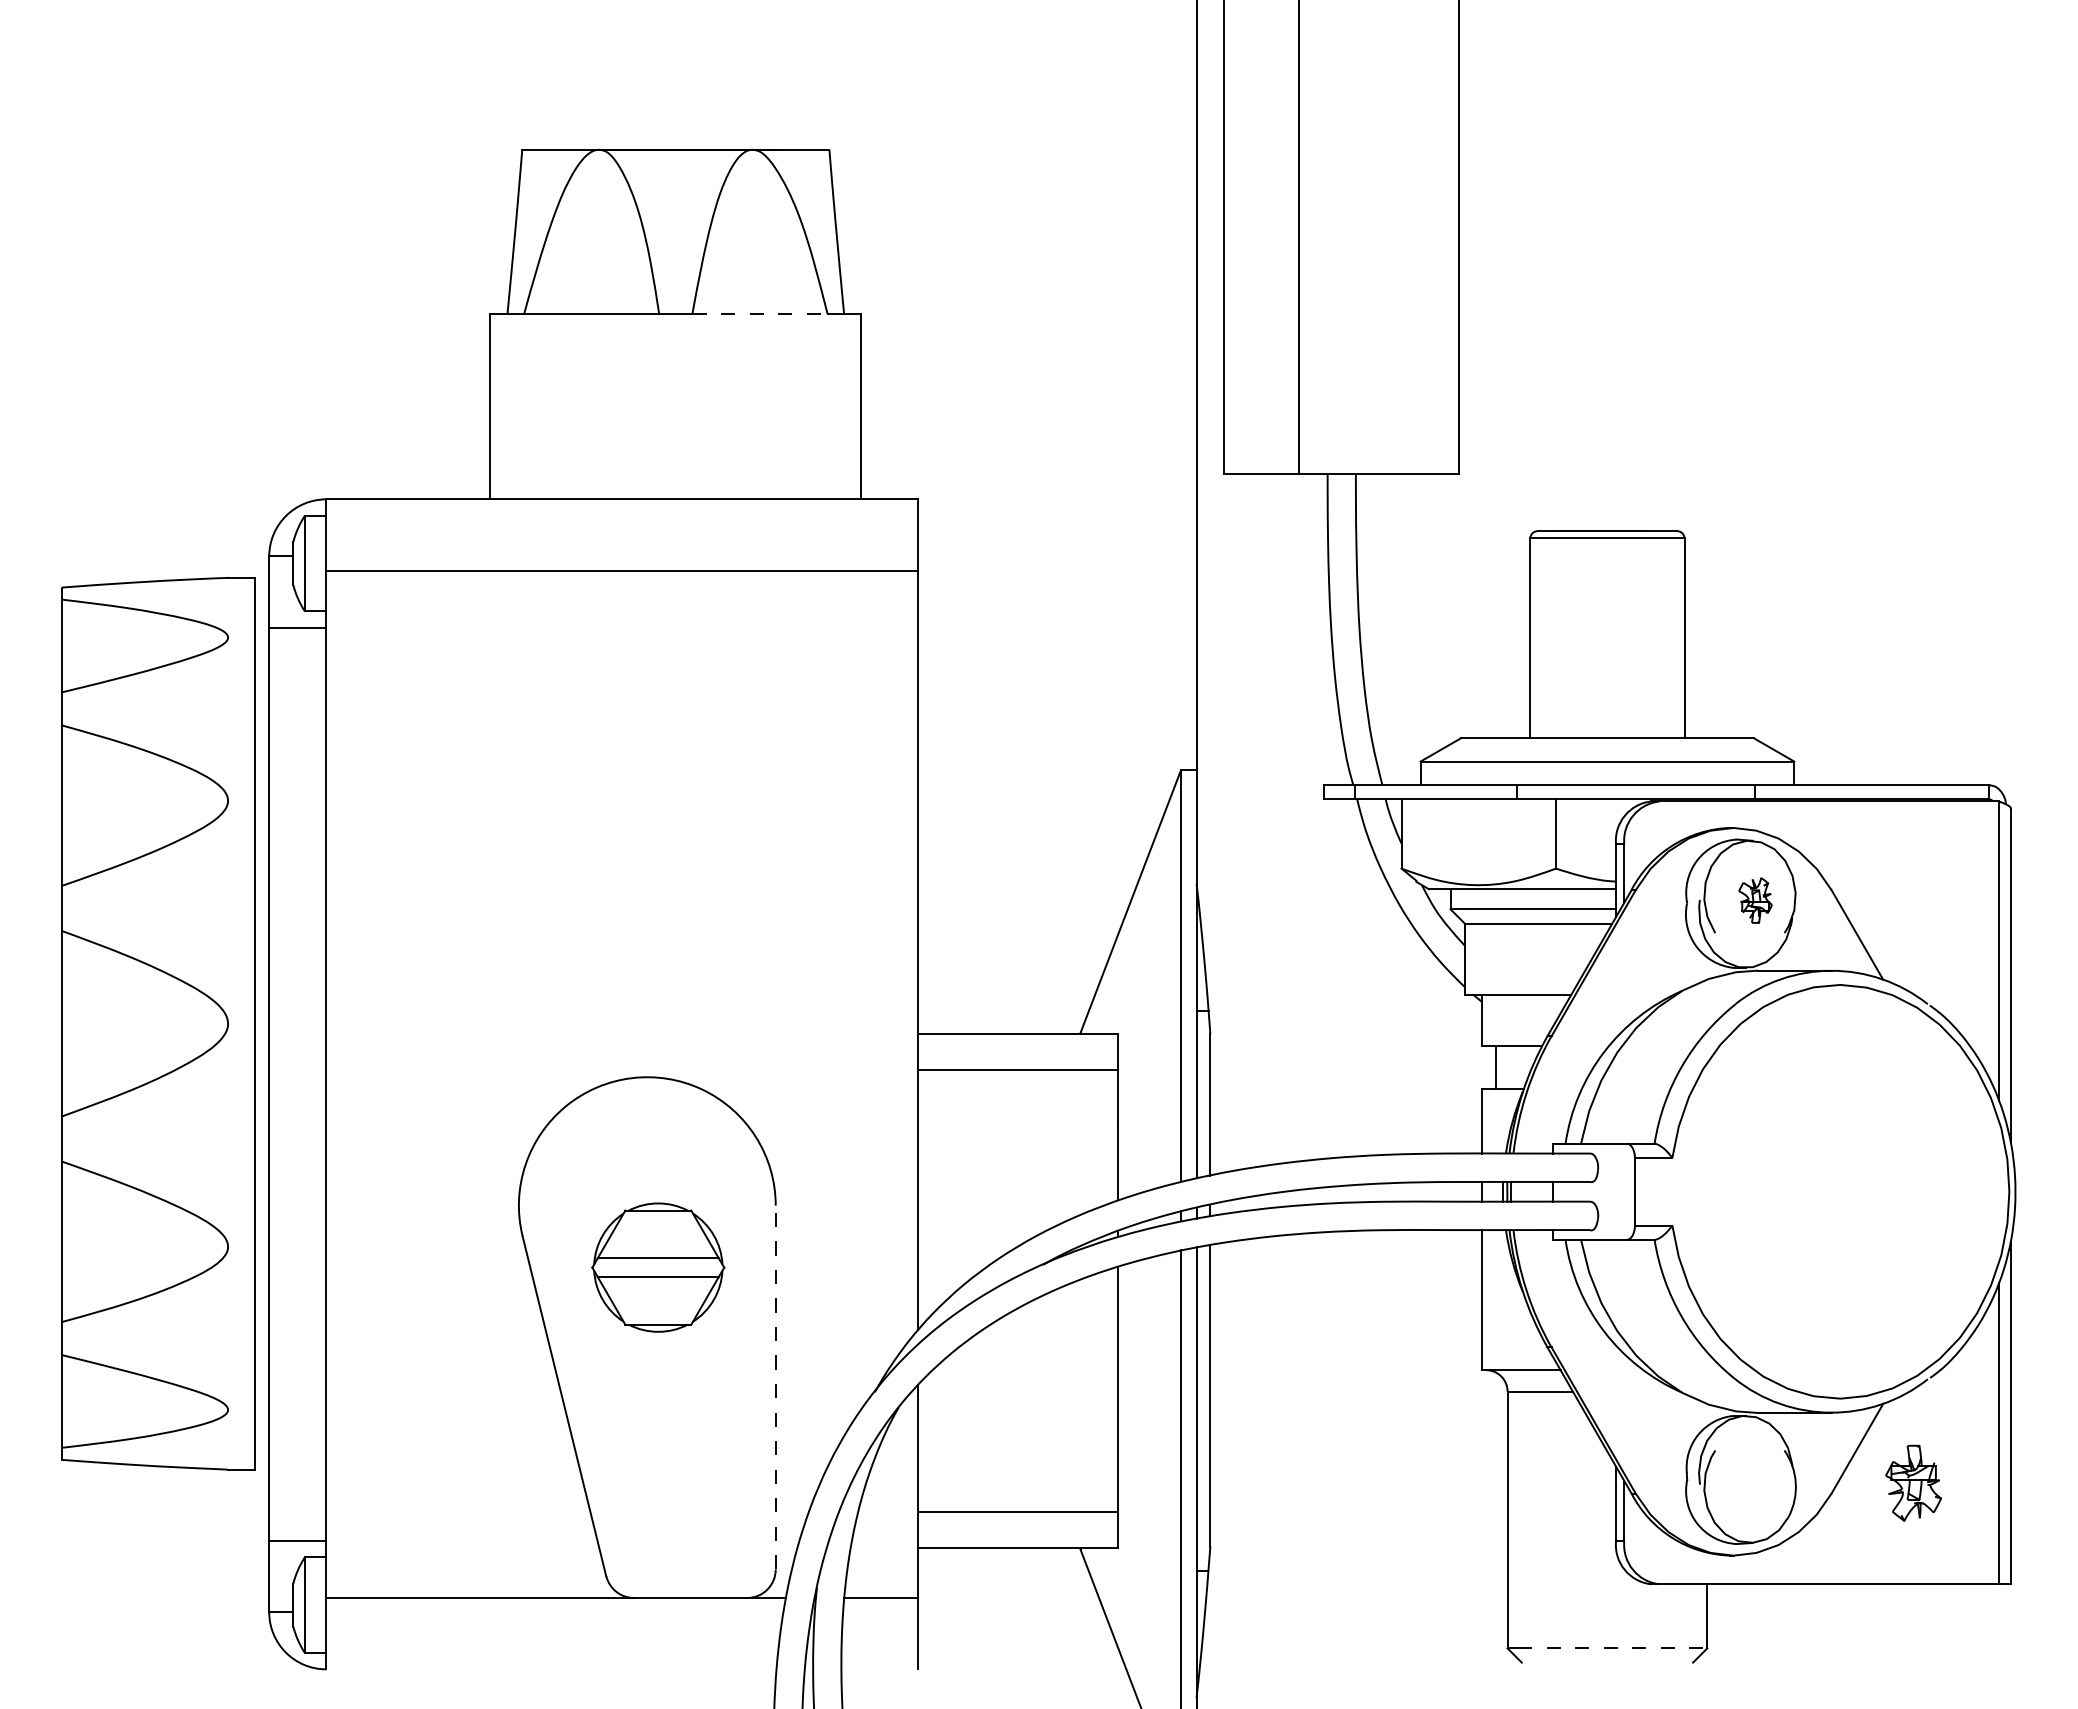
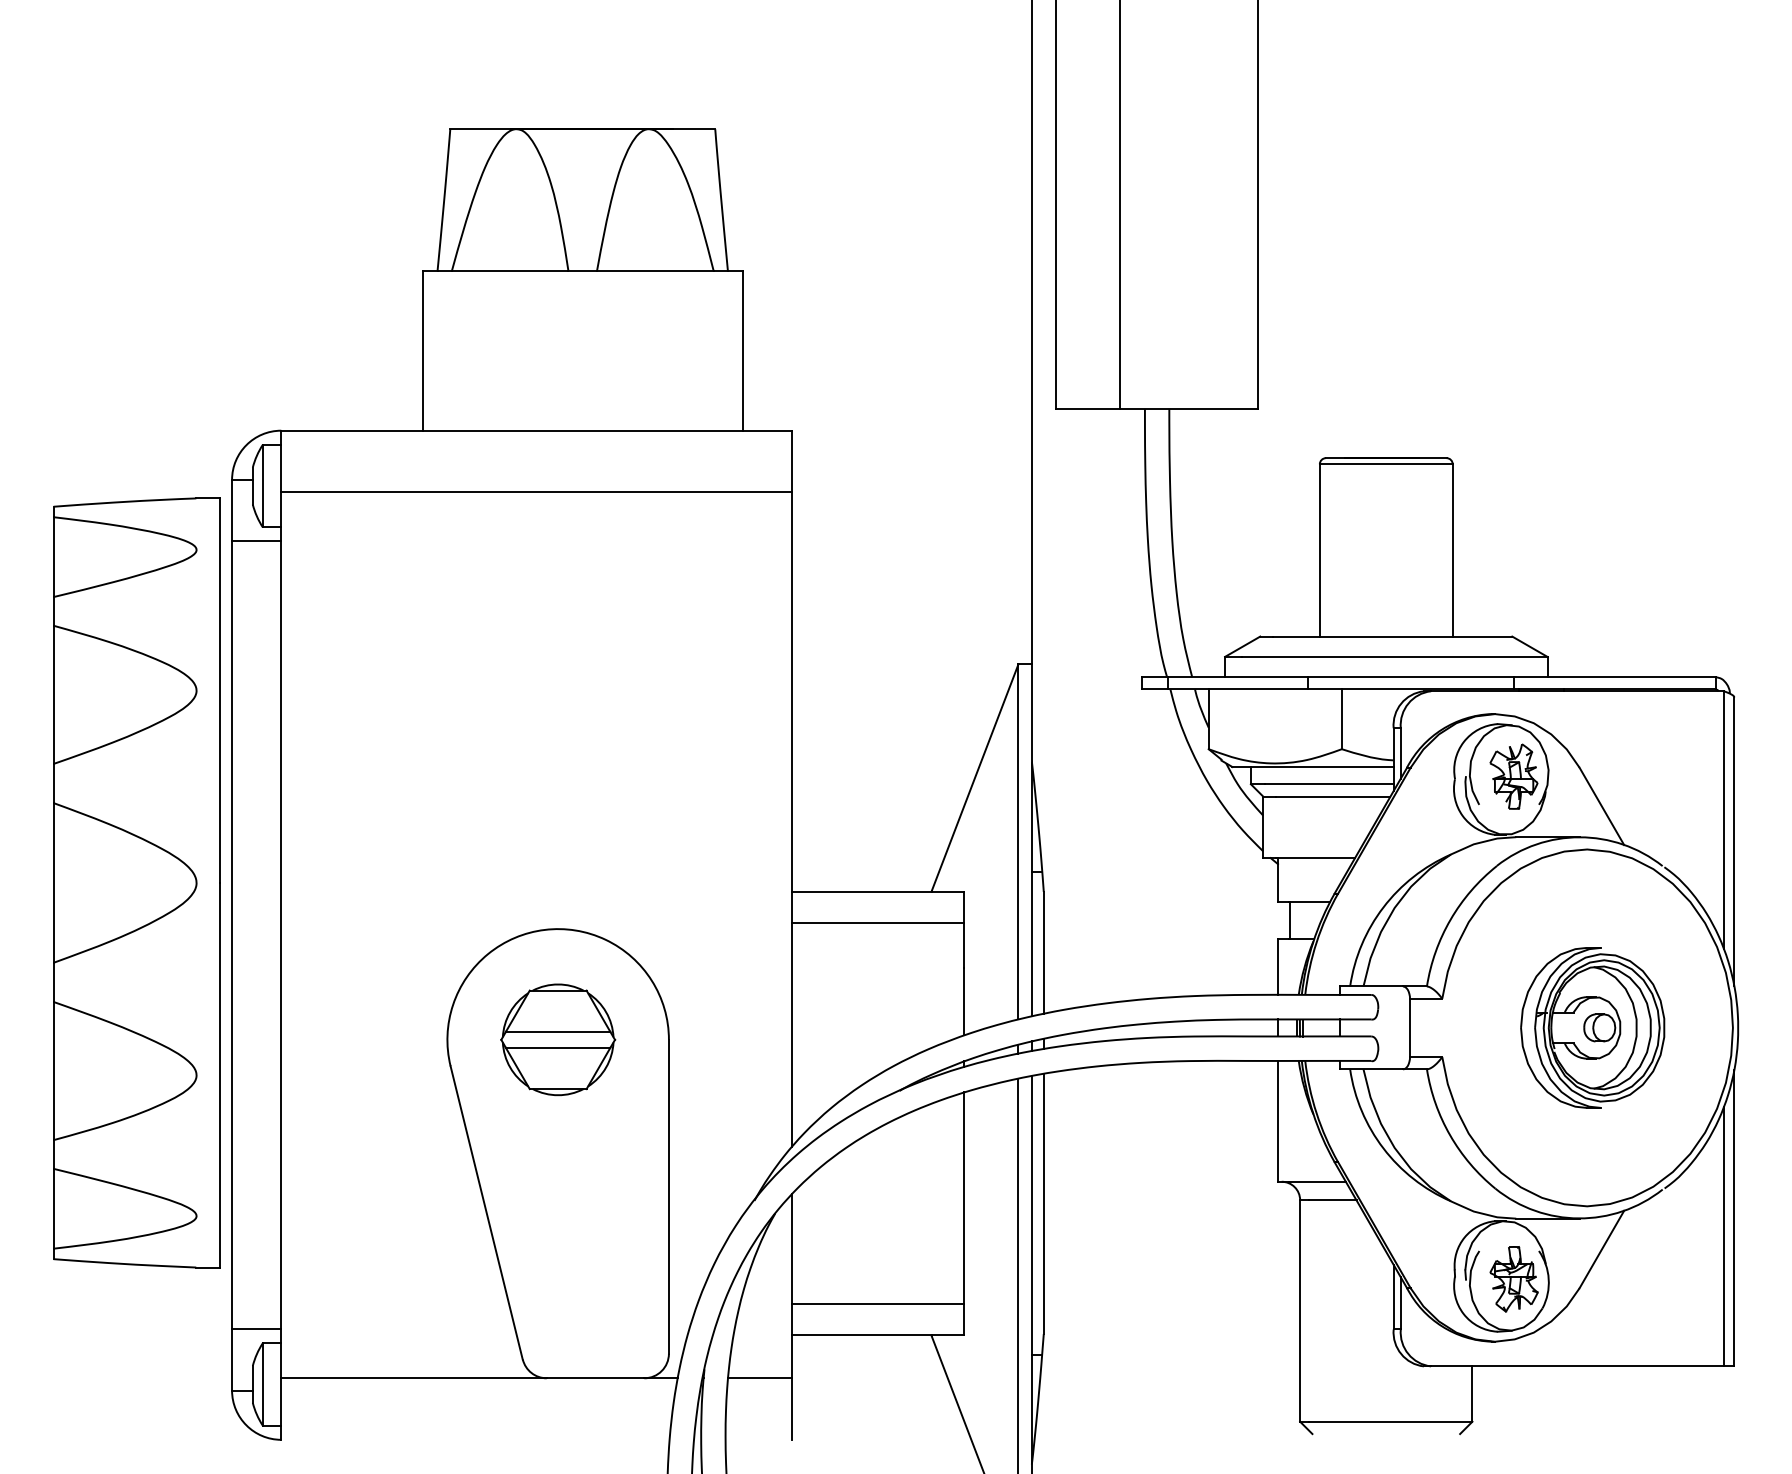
line: (759, 313) -> (654, 270), dashed -> solid
part: (1755, 900) -> (1513, 776), size x1.67
part: (1846, 1191) -> (1592, 1027), added
part: (658, 1267) -> (558, 1039), moved
line: (775, 1387) -> (668, 1196), dashed -> solid
part: (1913, 1482) -> (1513, 1278), moved
line: (1612, 1648) -> (1390, 1421), dashed -> solid

